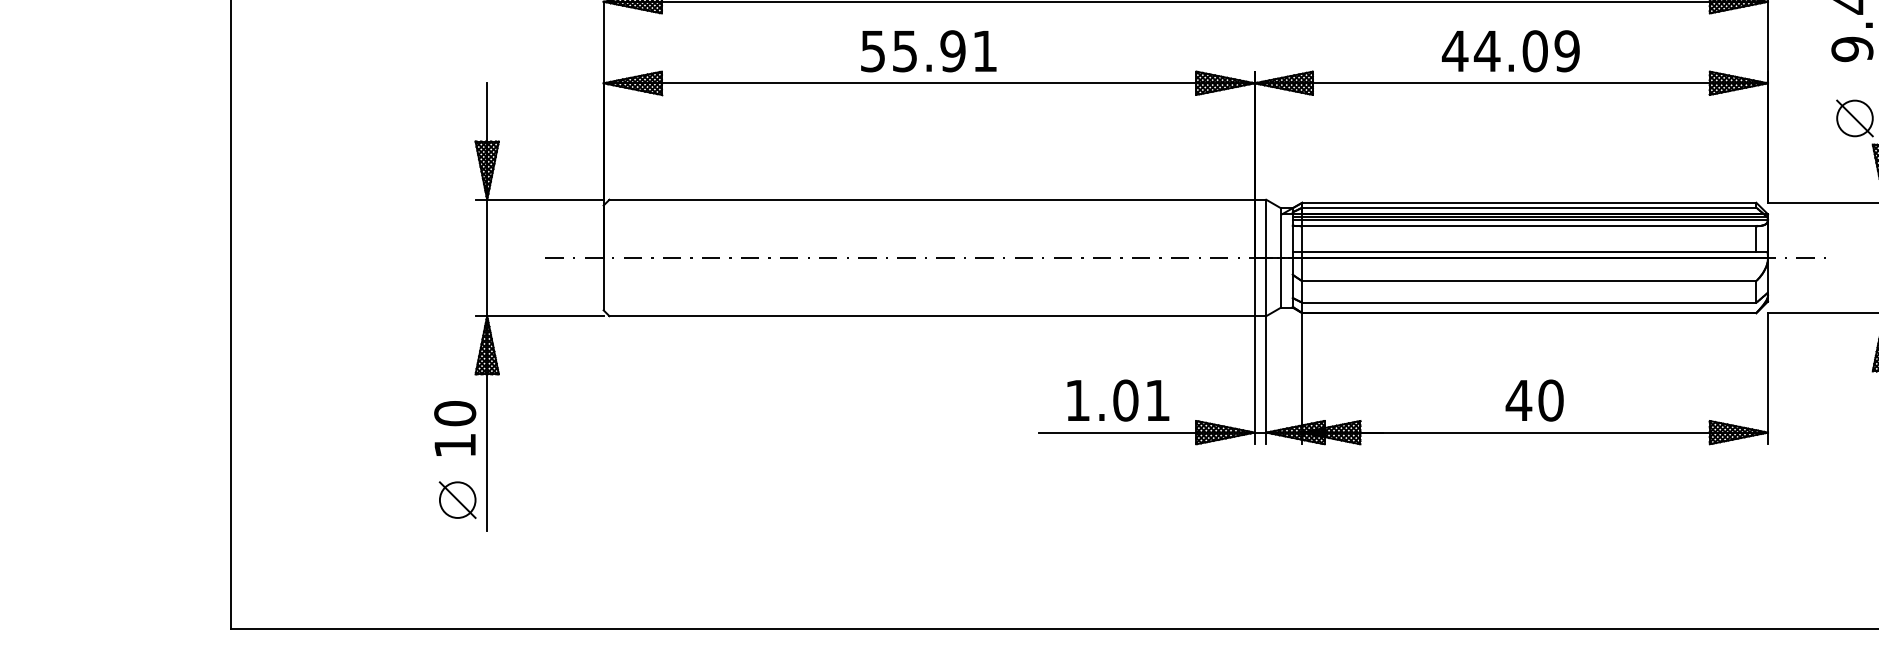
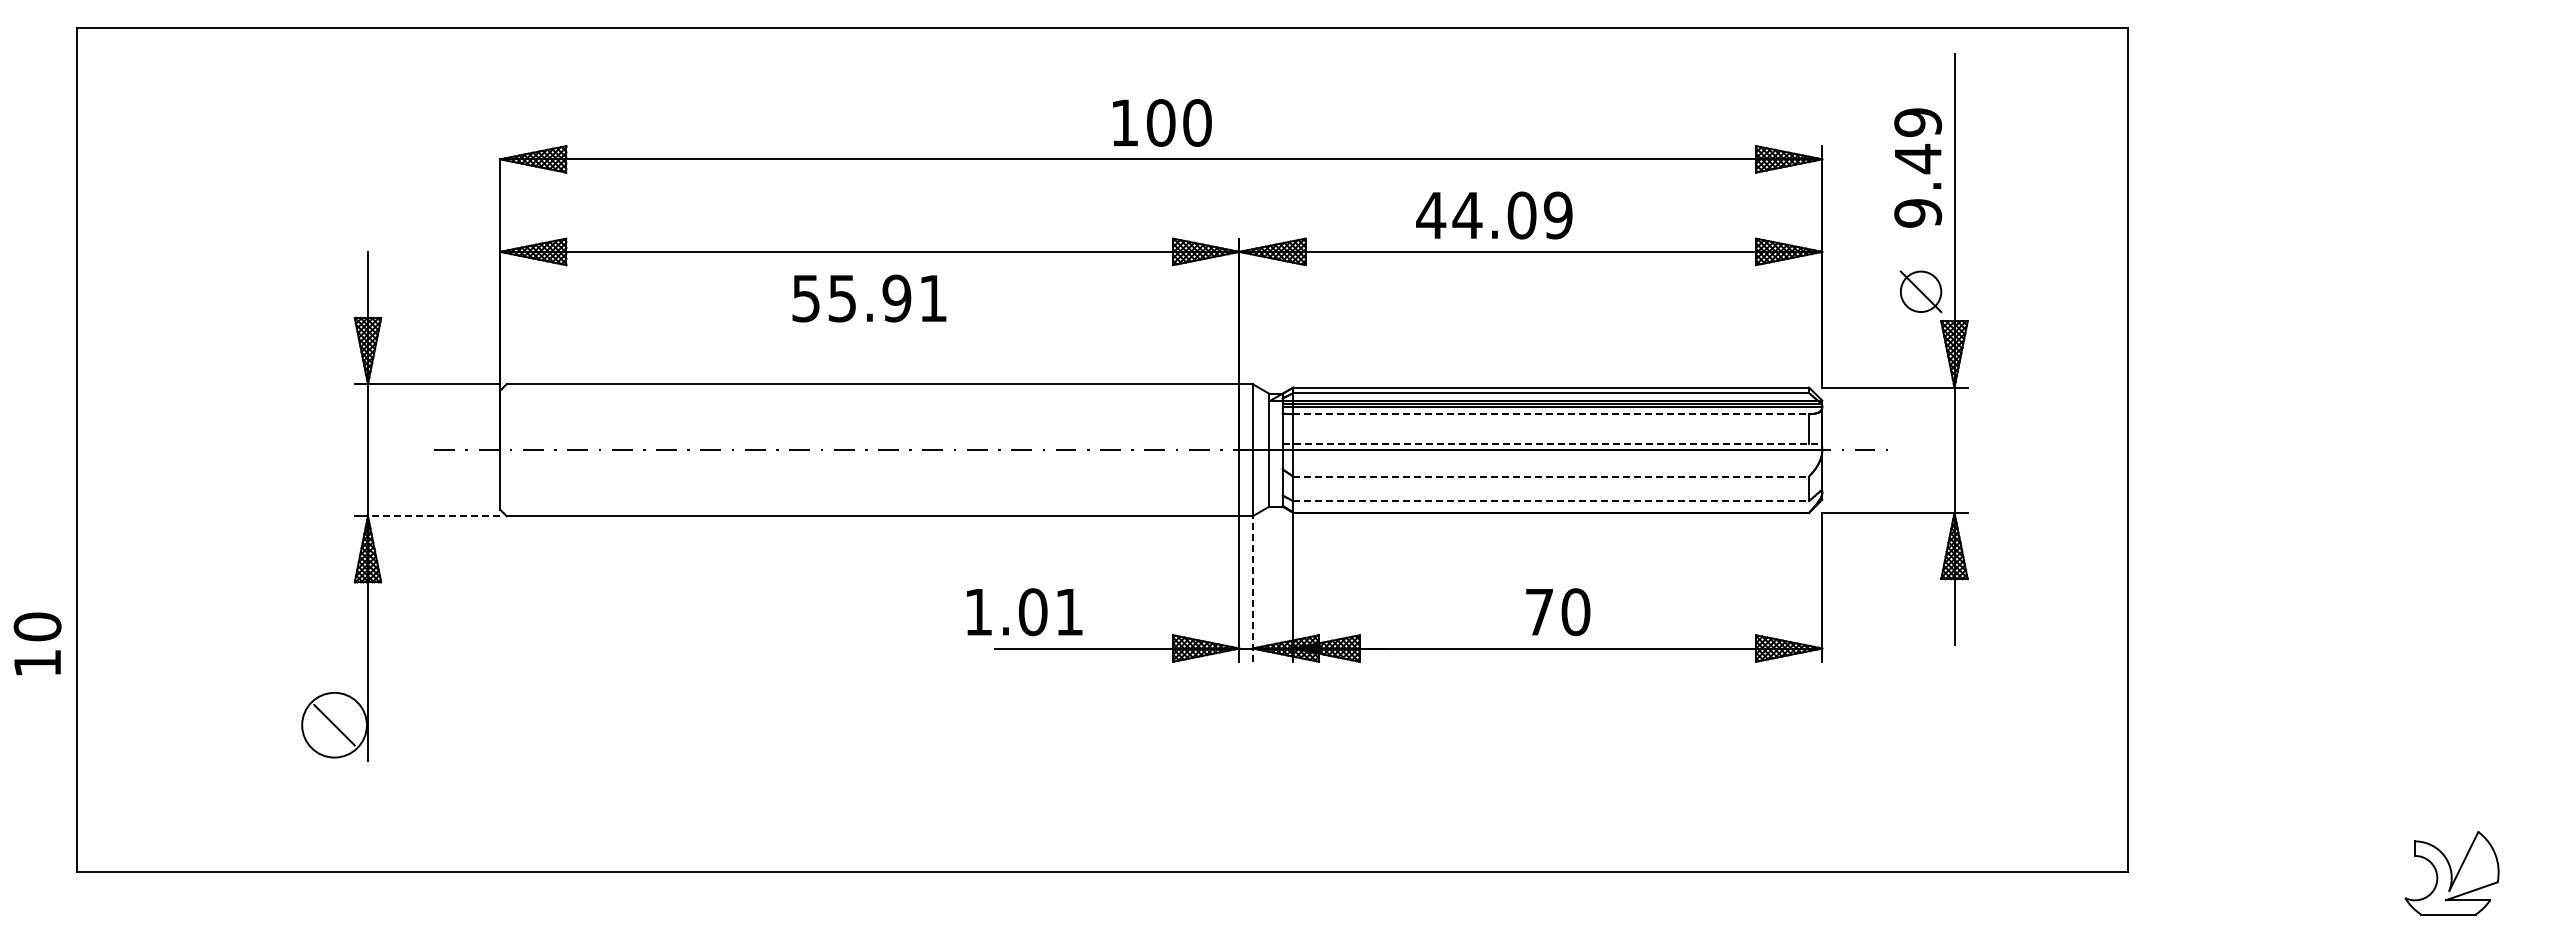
text: (928, 51) -> (869, 298), moved
text: (1511, 51) -> (1494, 215), moved
line: (1529, 225) -> (1551, 413), solid -> dashed
line: (1530, 252) -> (1552, 444), solid -> dashed
line: (1529, 281) -> (1551, 476), solid -> dashed
line: (1529, 303) -> (1551, 501), solid -> dashed
line: (544, 316) -> (433, 516), solid -> dashed
line: (1266, 380) -> (1252, 589), solid -> dashed
text: (1118, 400) -> (1024, 612), moved
text: (1518, 400) -> (1539, 612), 40 -> 70
text: (455, 428) -> (37, 643), moved
circle: (457, 499) -> (334, 724), size x1.6

